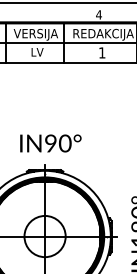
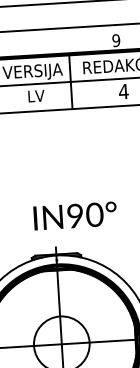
text: (98, 14) -> (115, 40), 4 -> 9
text: (101, 52) -> (122, 91), 1 -> 4
text: (50, 143) -> (74, 216), moved

